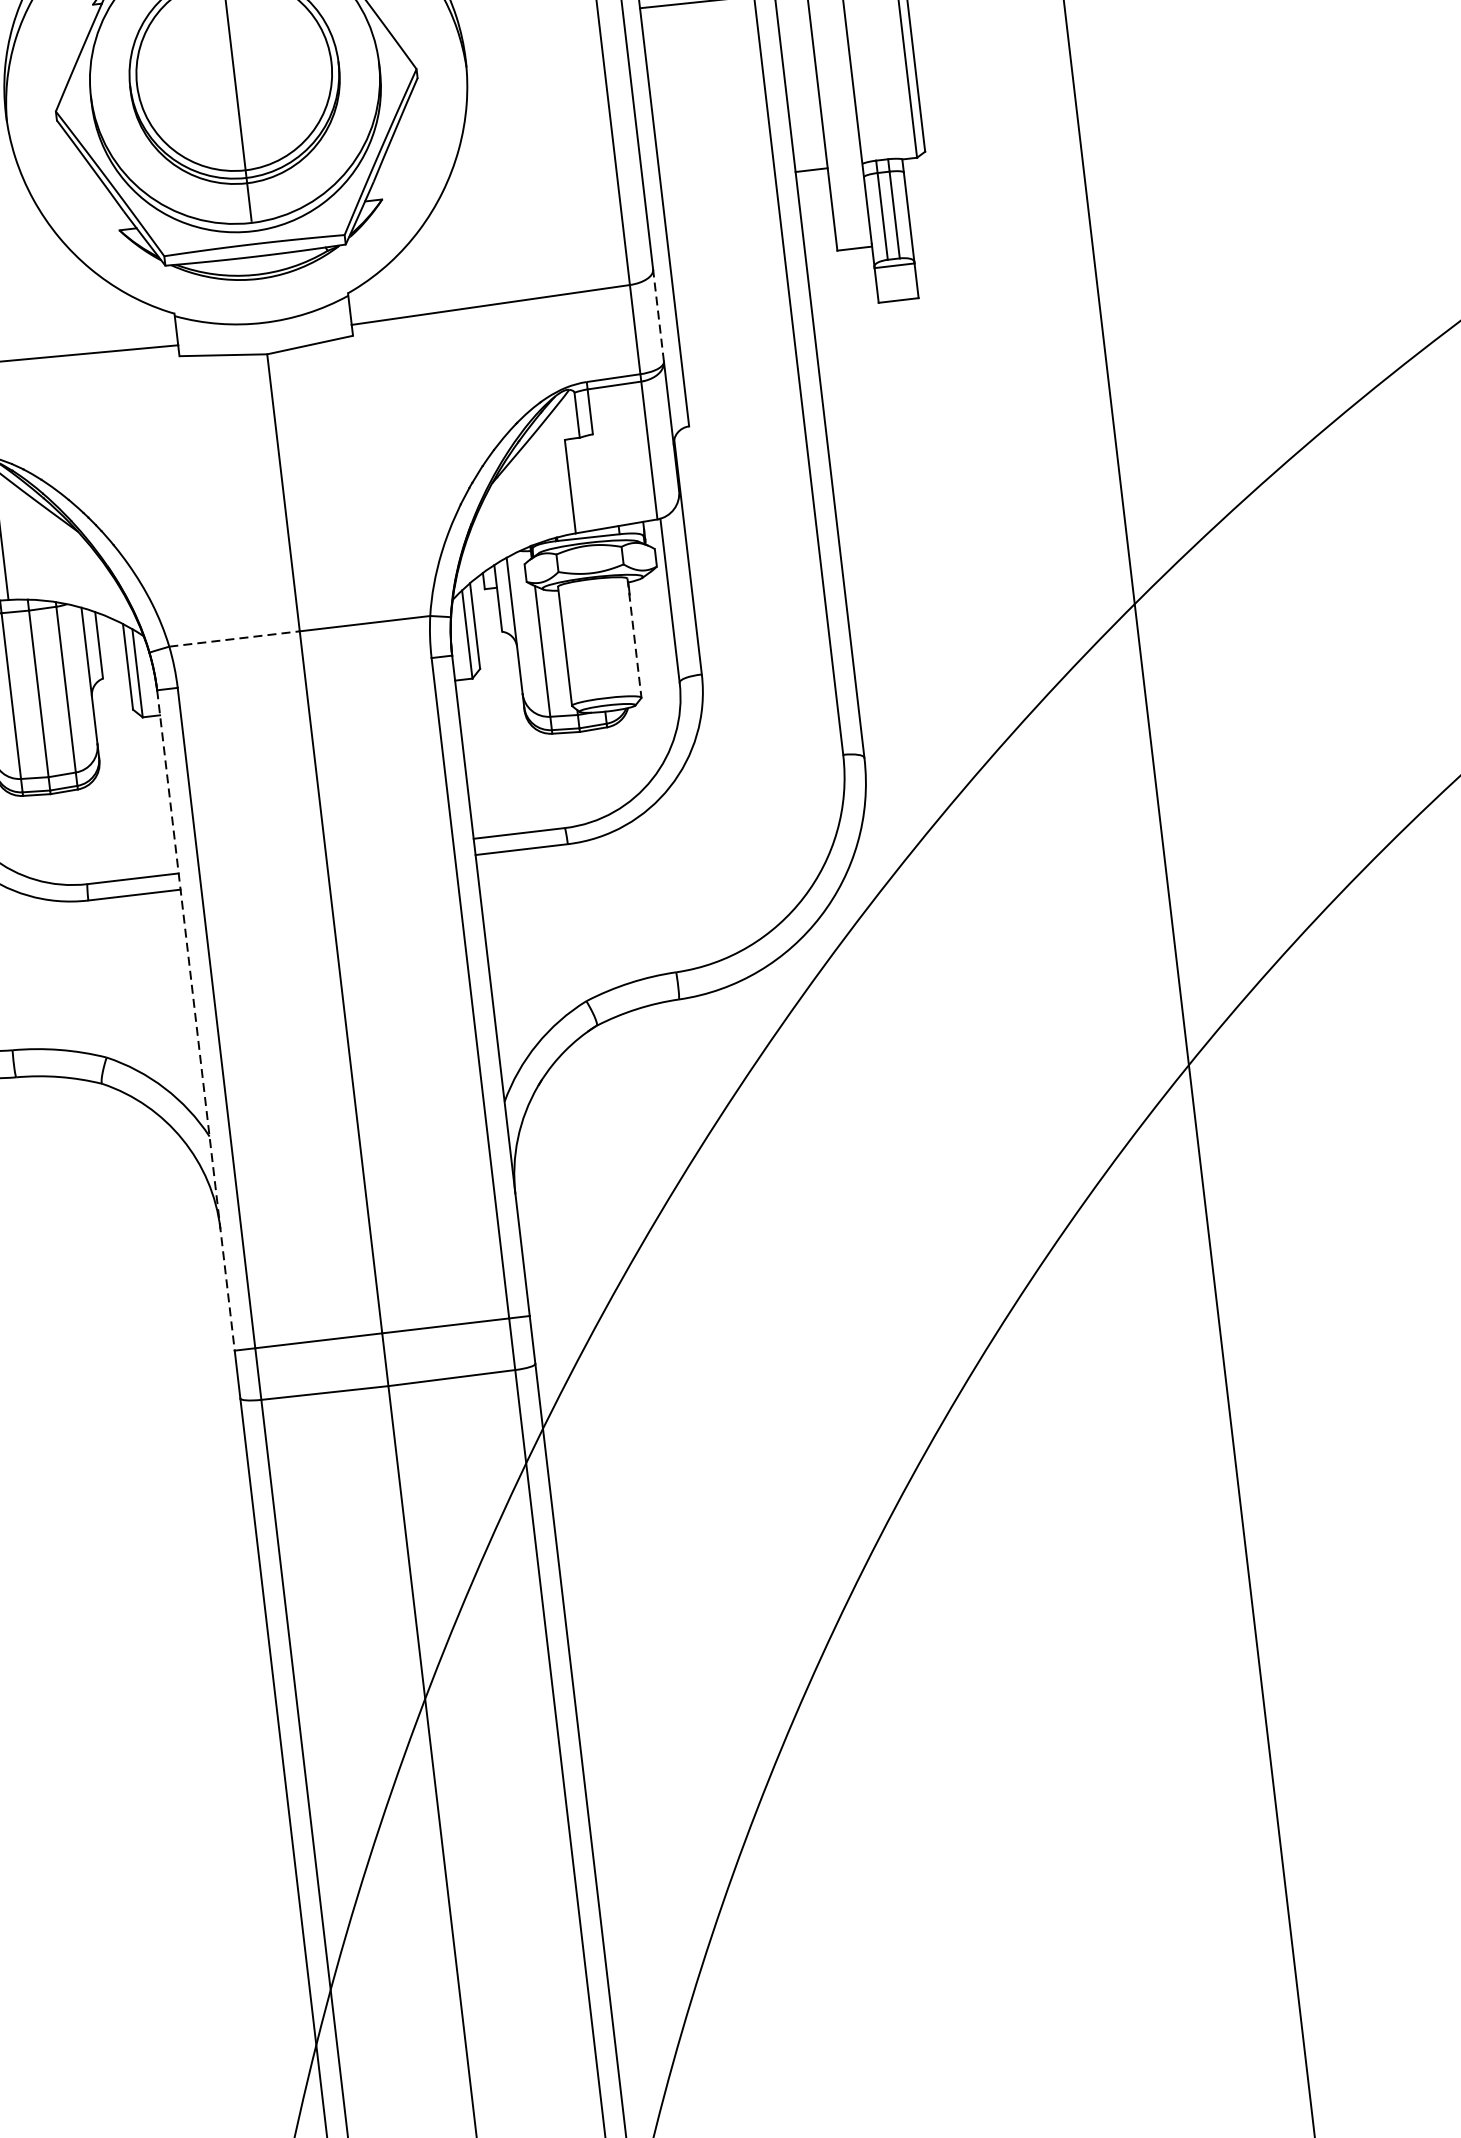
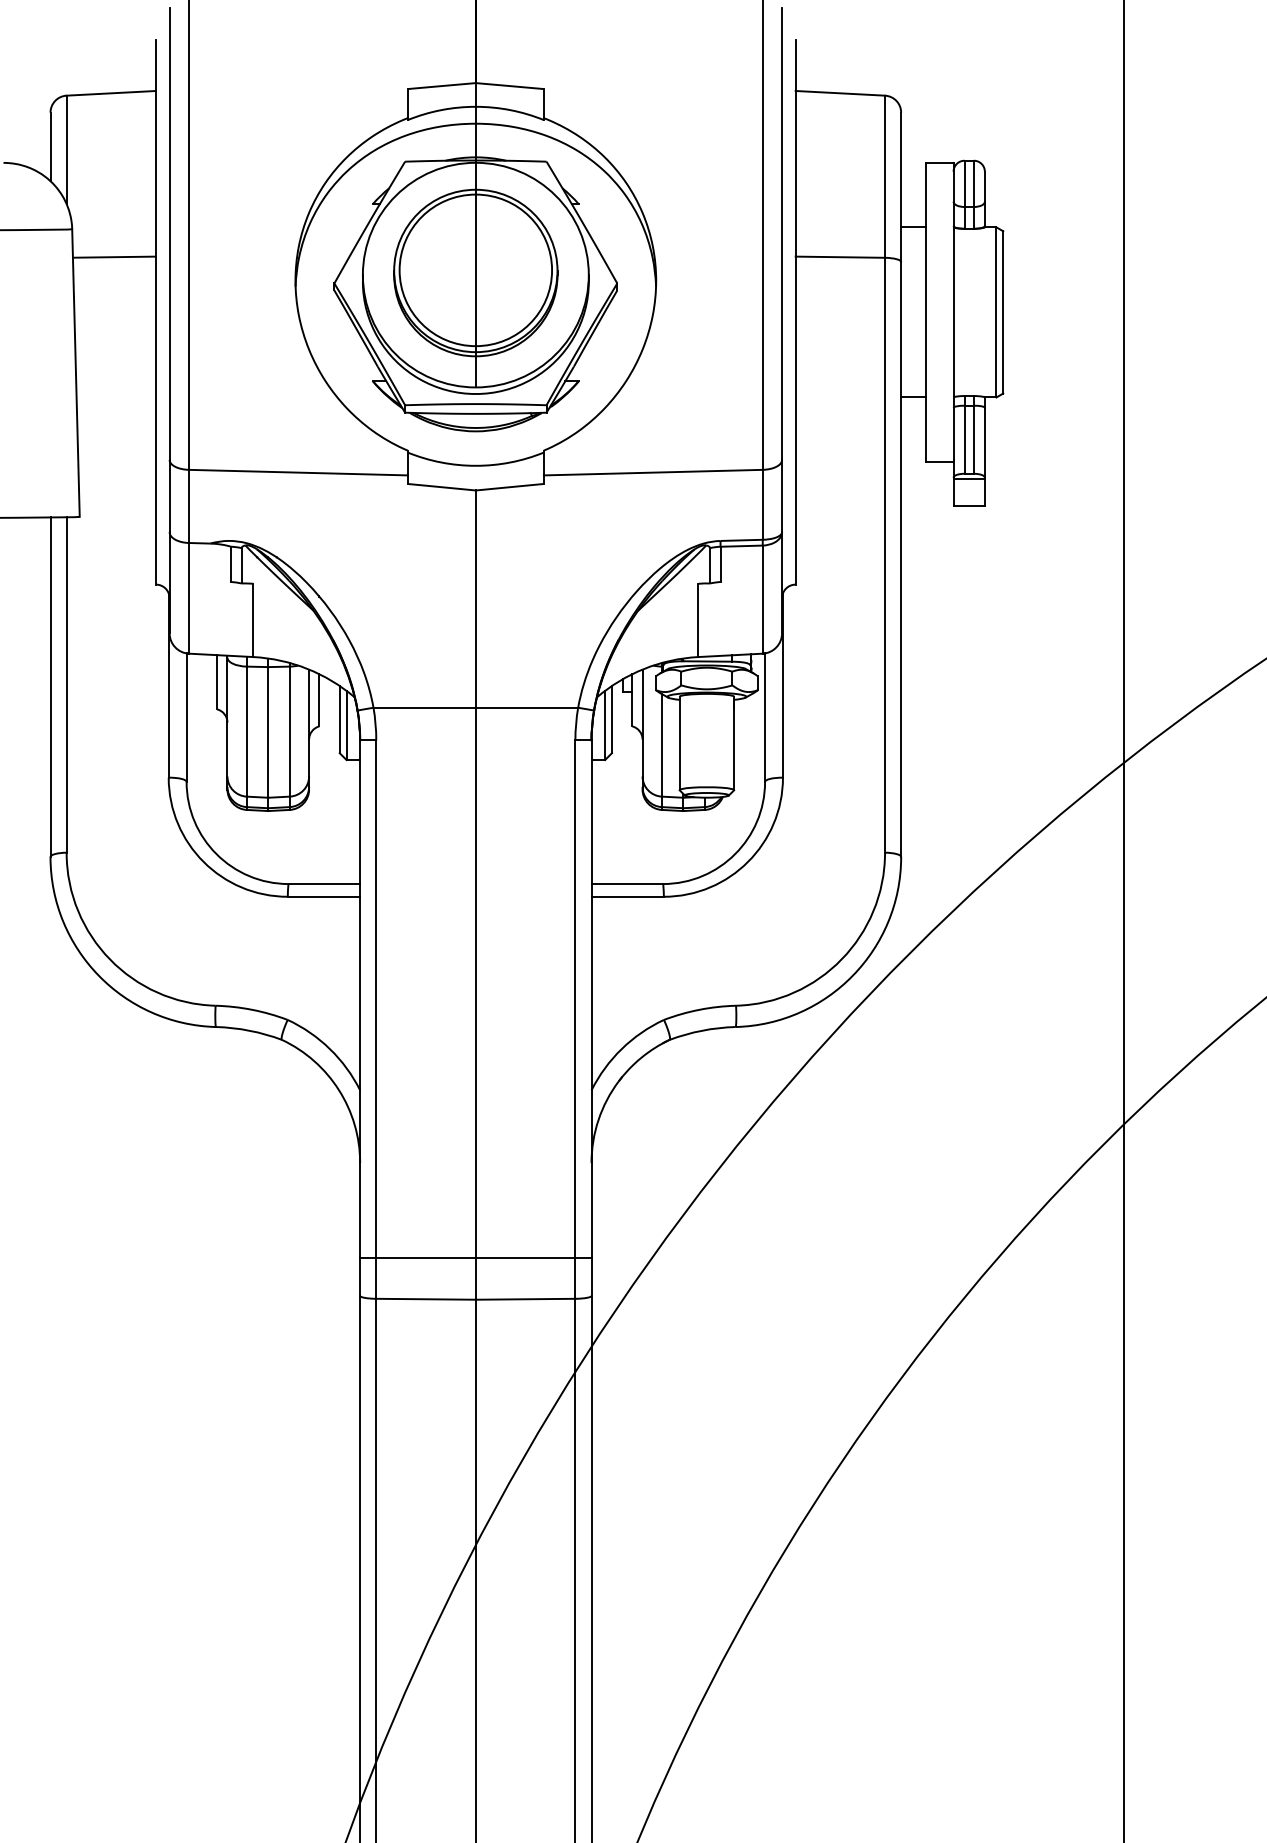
line: (658, 314) -> (782, 495), dashed -> solid
line: (235, 638) -> (425, 707), dashed -> solid
line: (634, 638) -> (734, 743), dashed -> solid
line: (196, 1020) -> (360, 999), dashed -> solid

